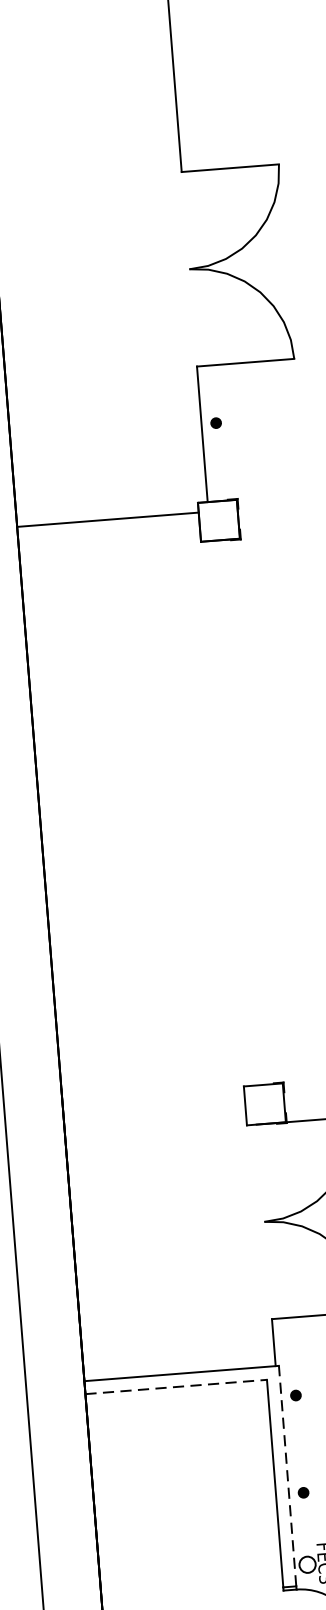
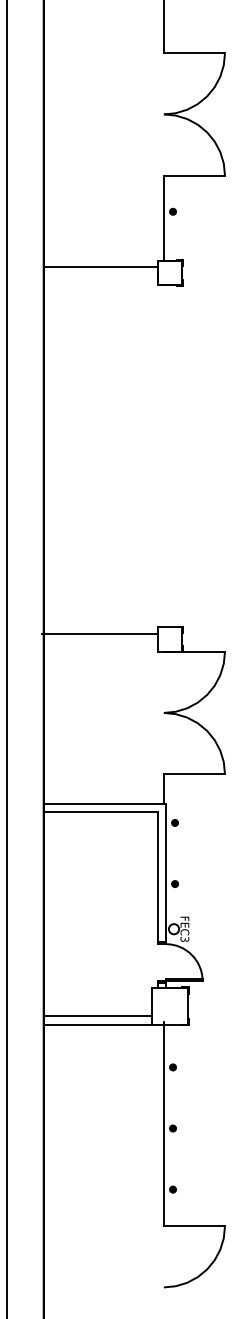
line: (151, 1103) -> (99, 633), added
line: (177, 1386) -> (101, 811), dashed -> solid
line: (286, 1475) -> (165, 872), dashed -> solid

